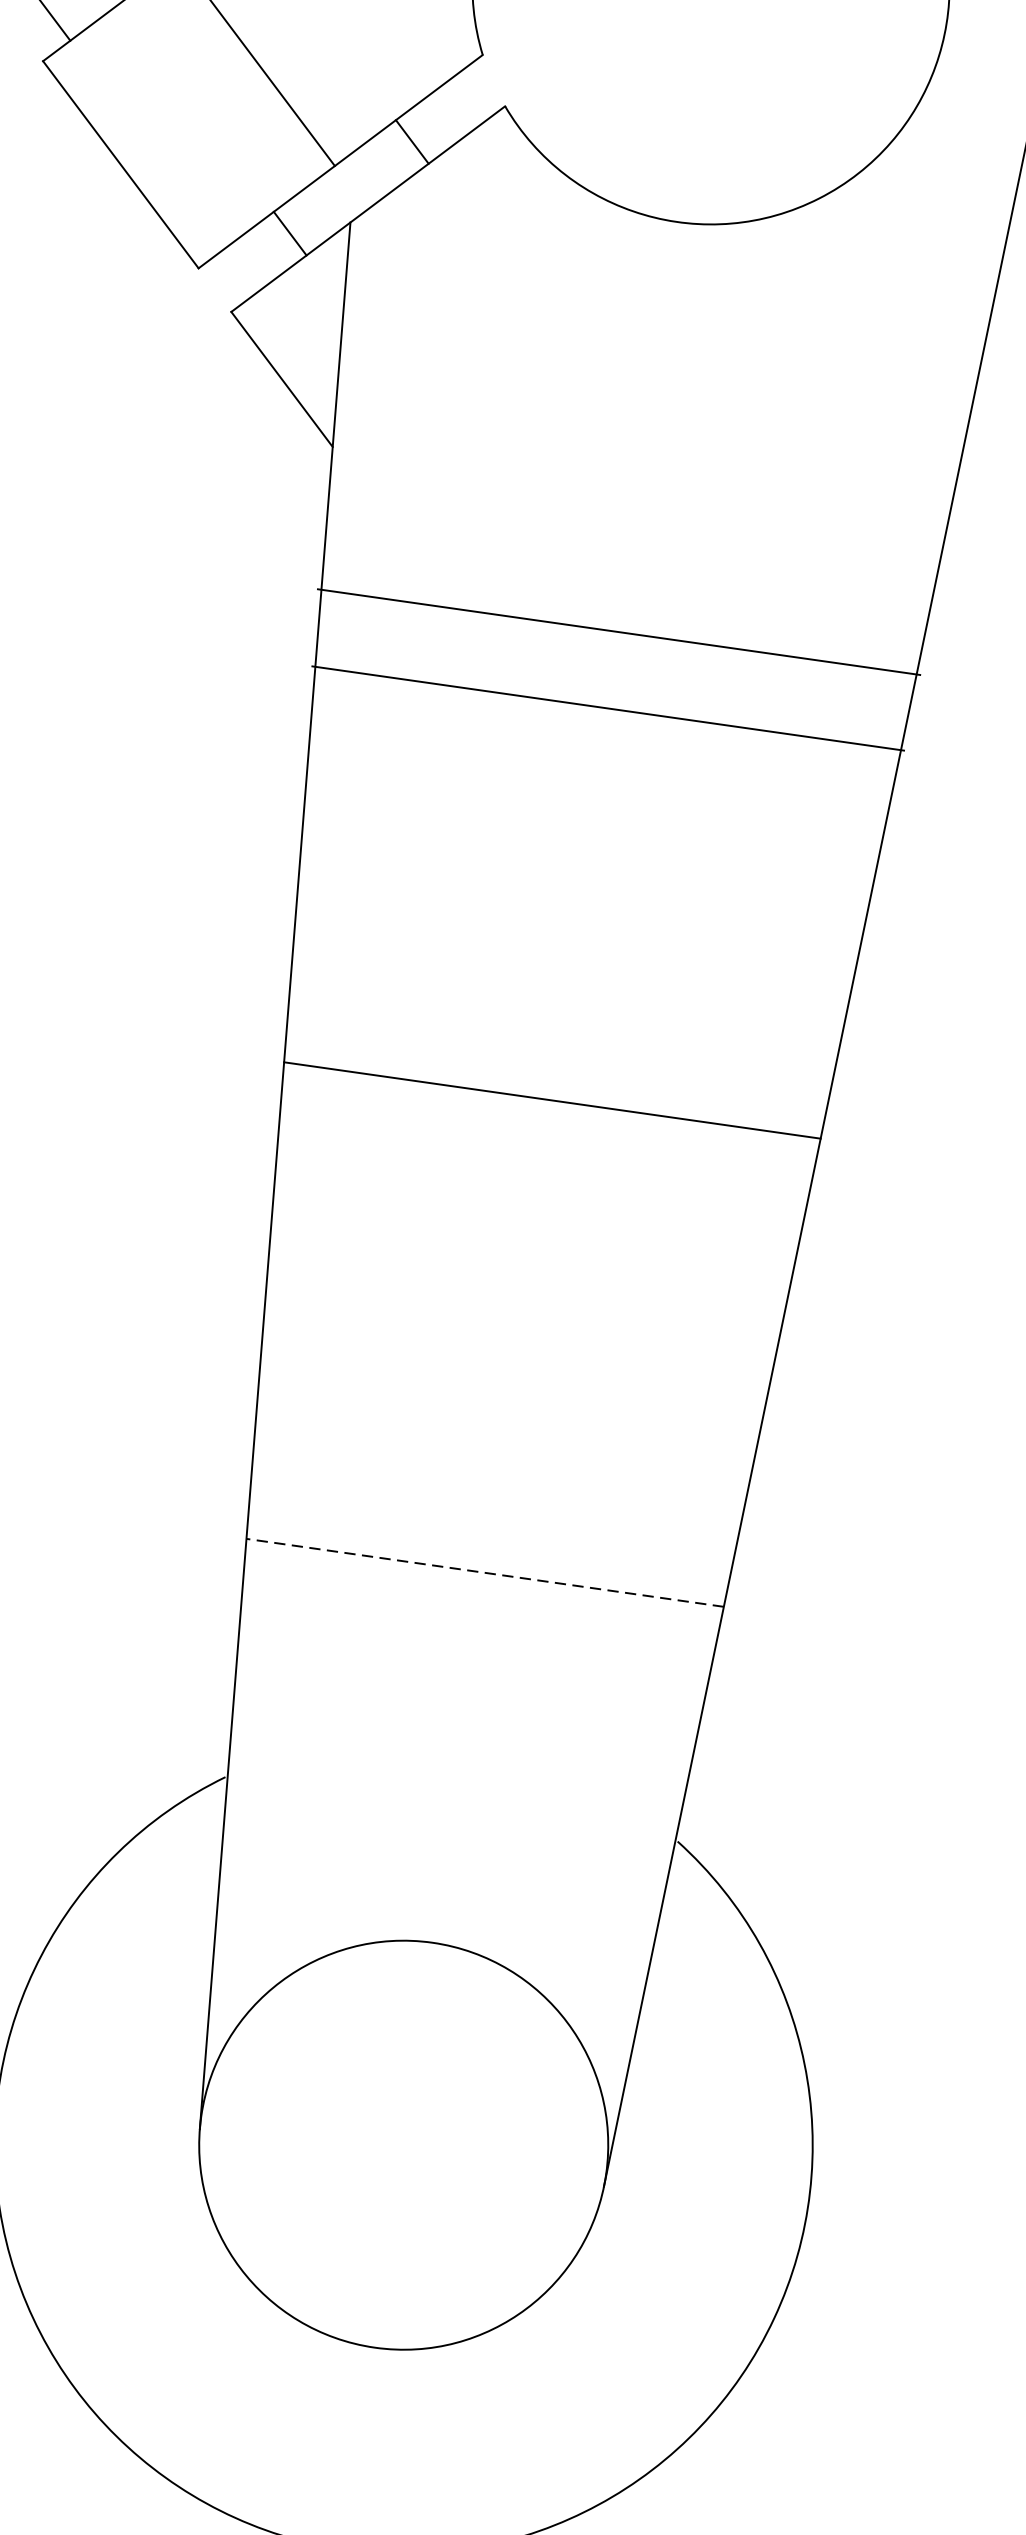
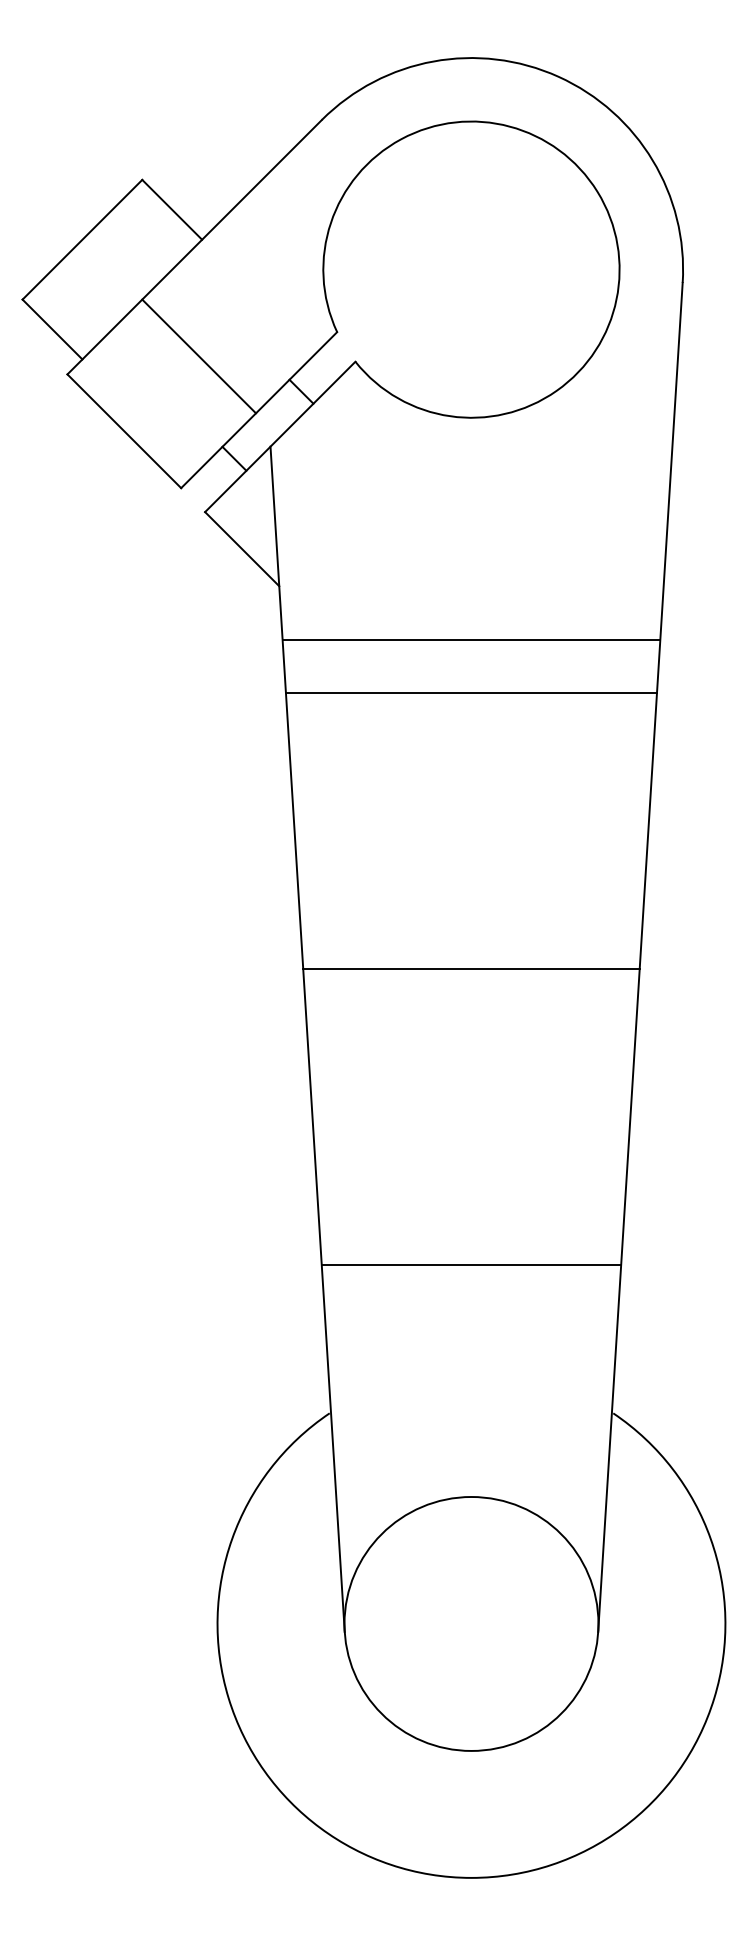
line: (618, 632) -> (471, 640), moved
line: (608, 707) -> (471, 692), moved
line: (485, 1573) -> (471, 1265), dashed -> solid

